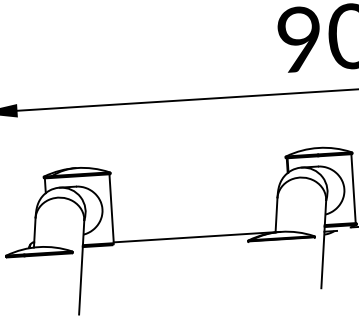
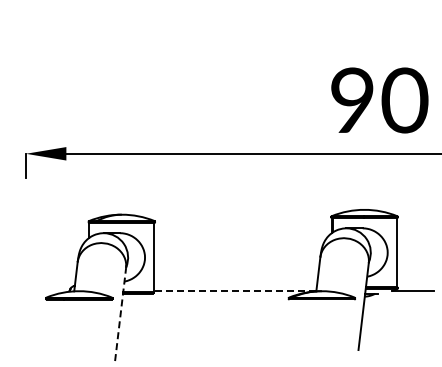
line: (193, 237) -> (234, 291), solid -> dashed
line: (81, 267) -> (120, 314), solid -> dashed

